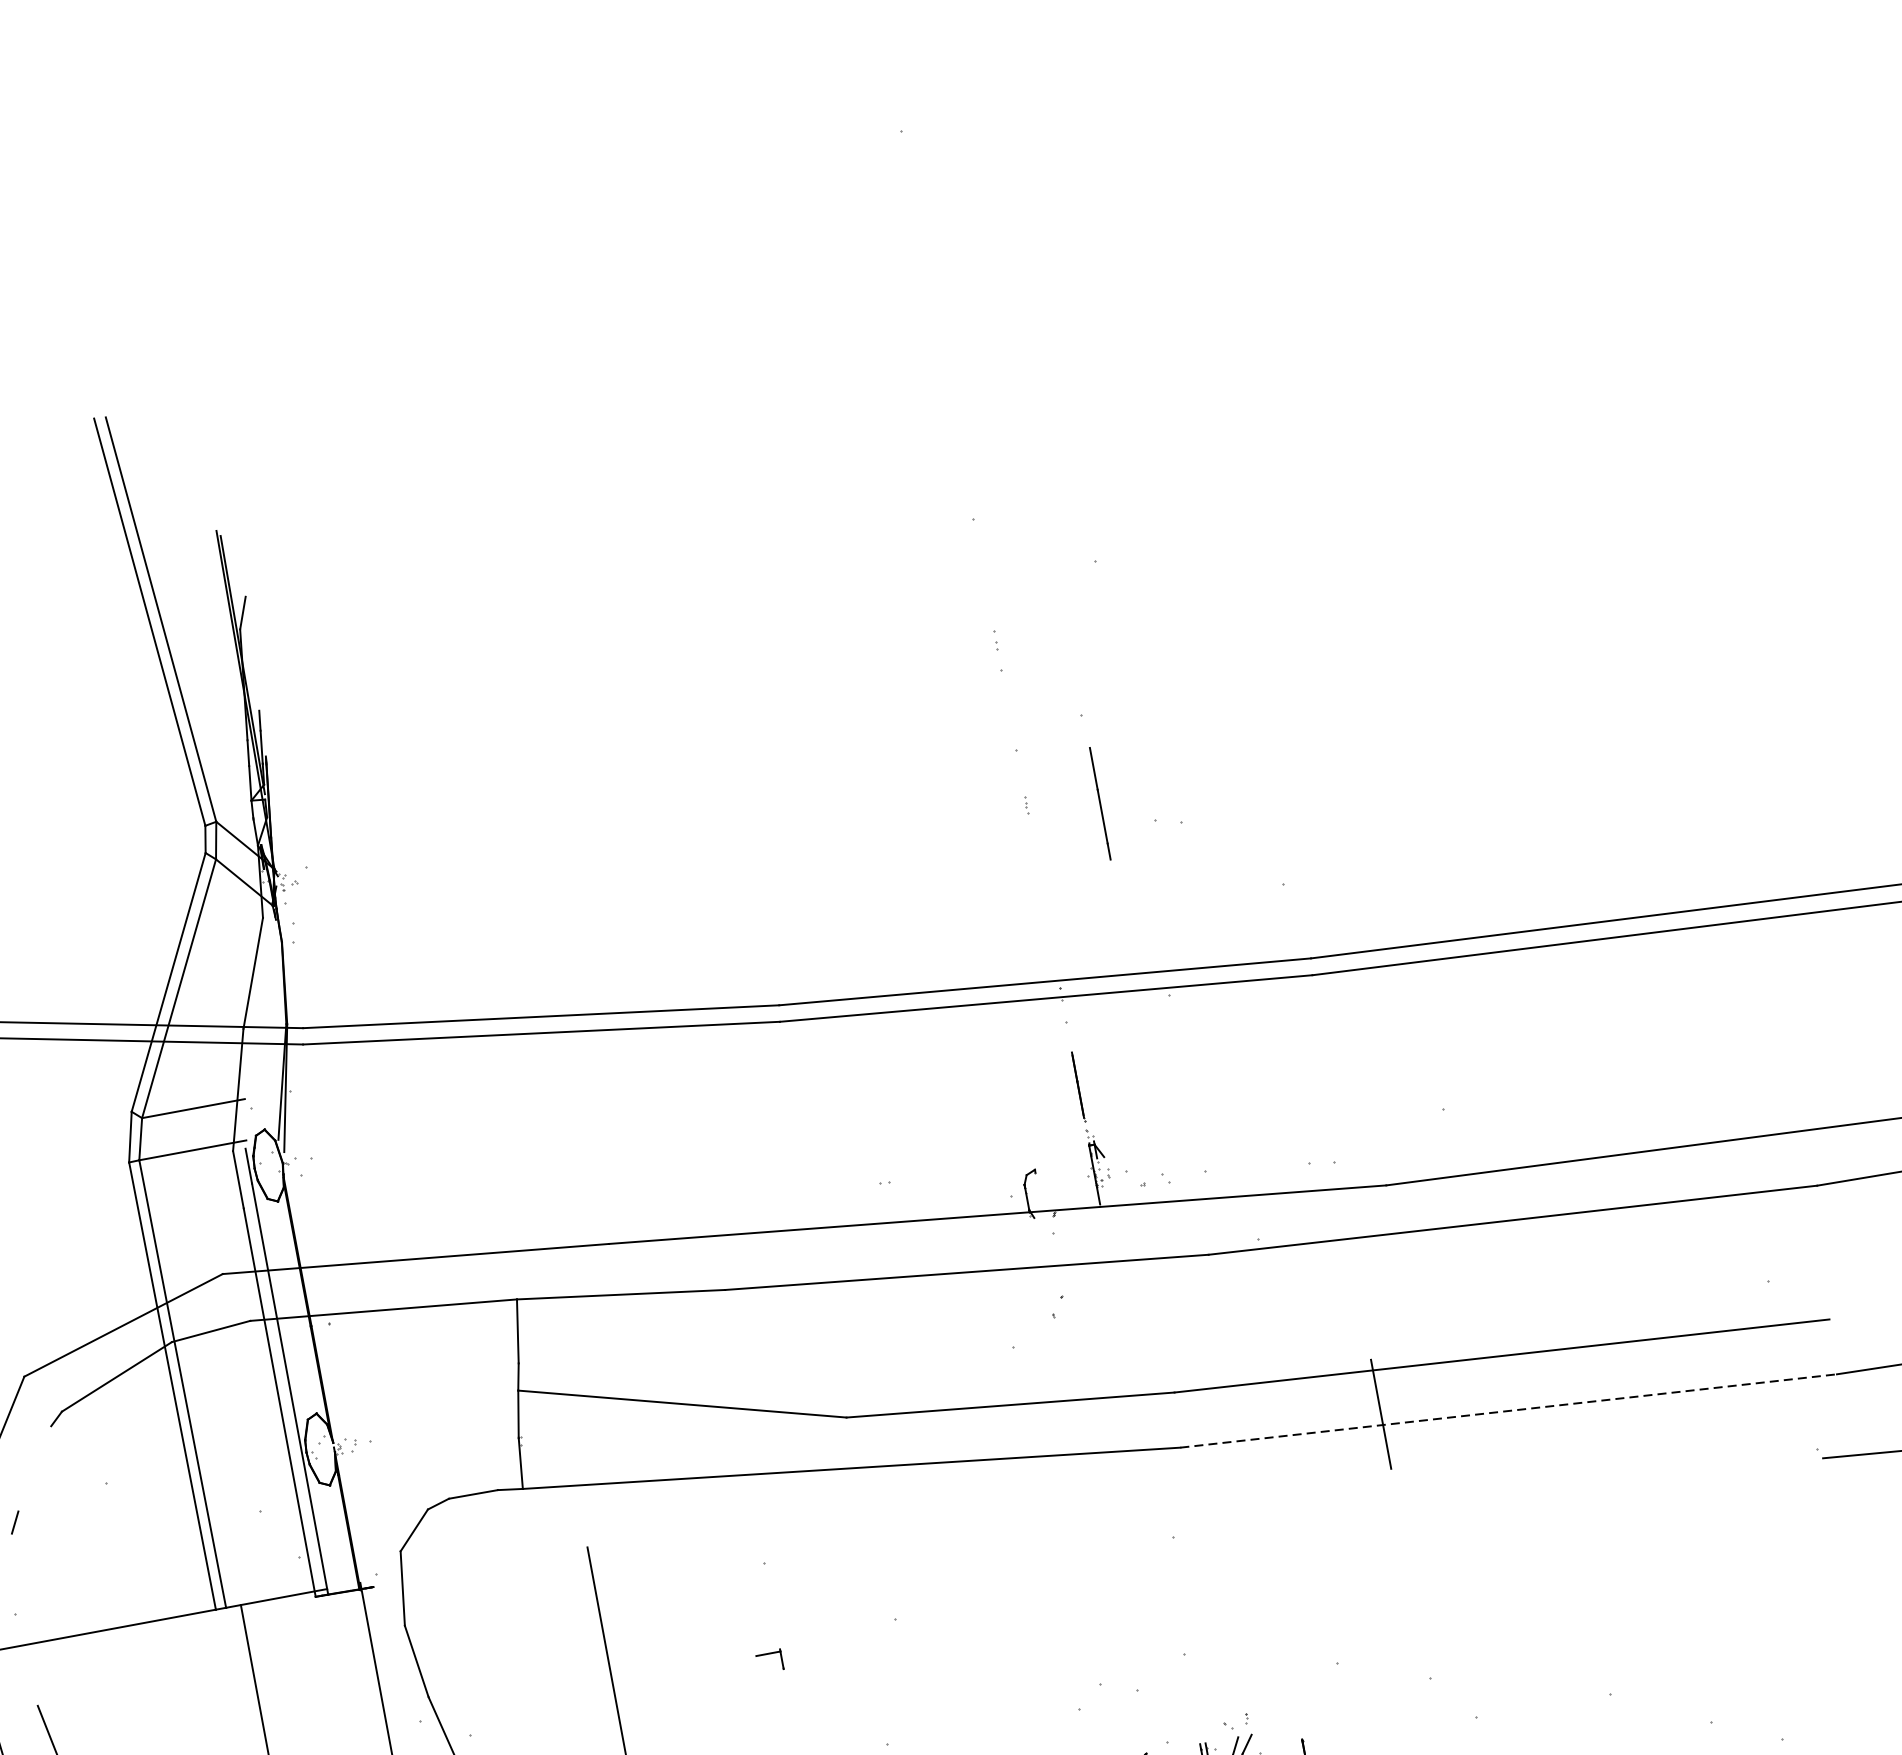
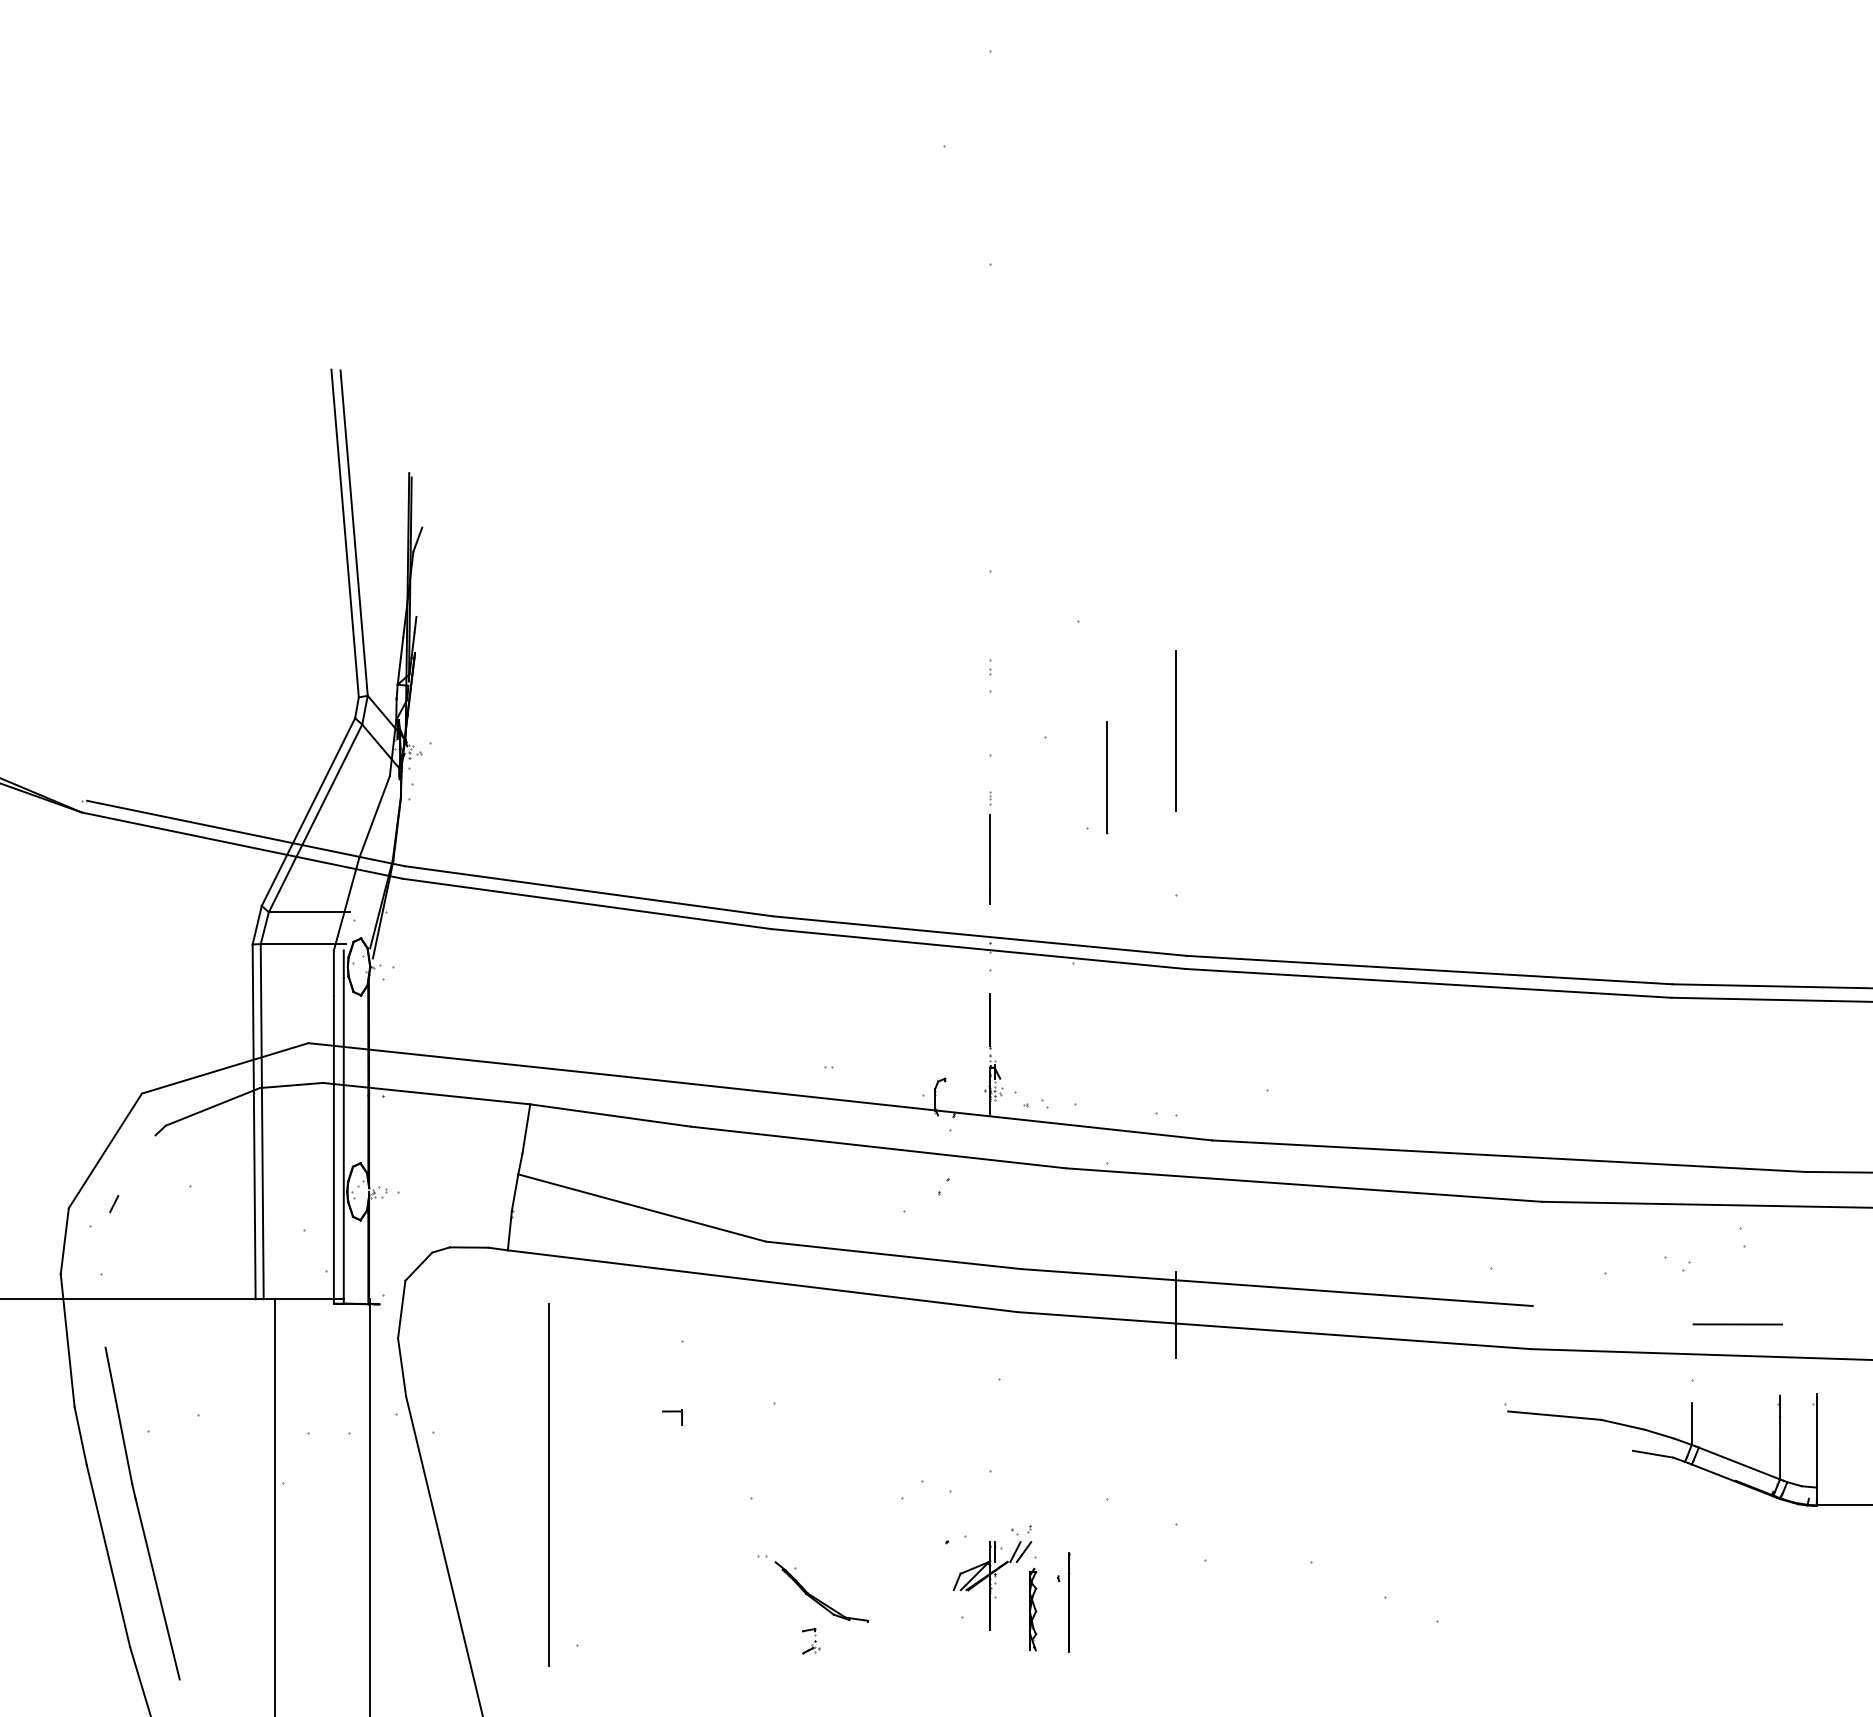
line: (1243, 676) -> (1175, 730), added
line: (1167, 750) -> (1106, 776), added
line: (1099, 803) -> (989, 859), moved
line: (1509, 1410) -> (1274, 1330), dashed -> solid

